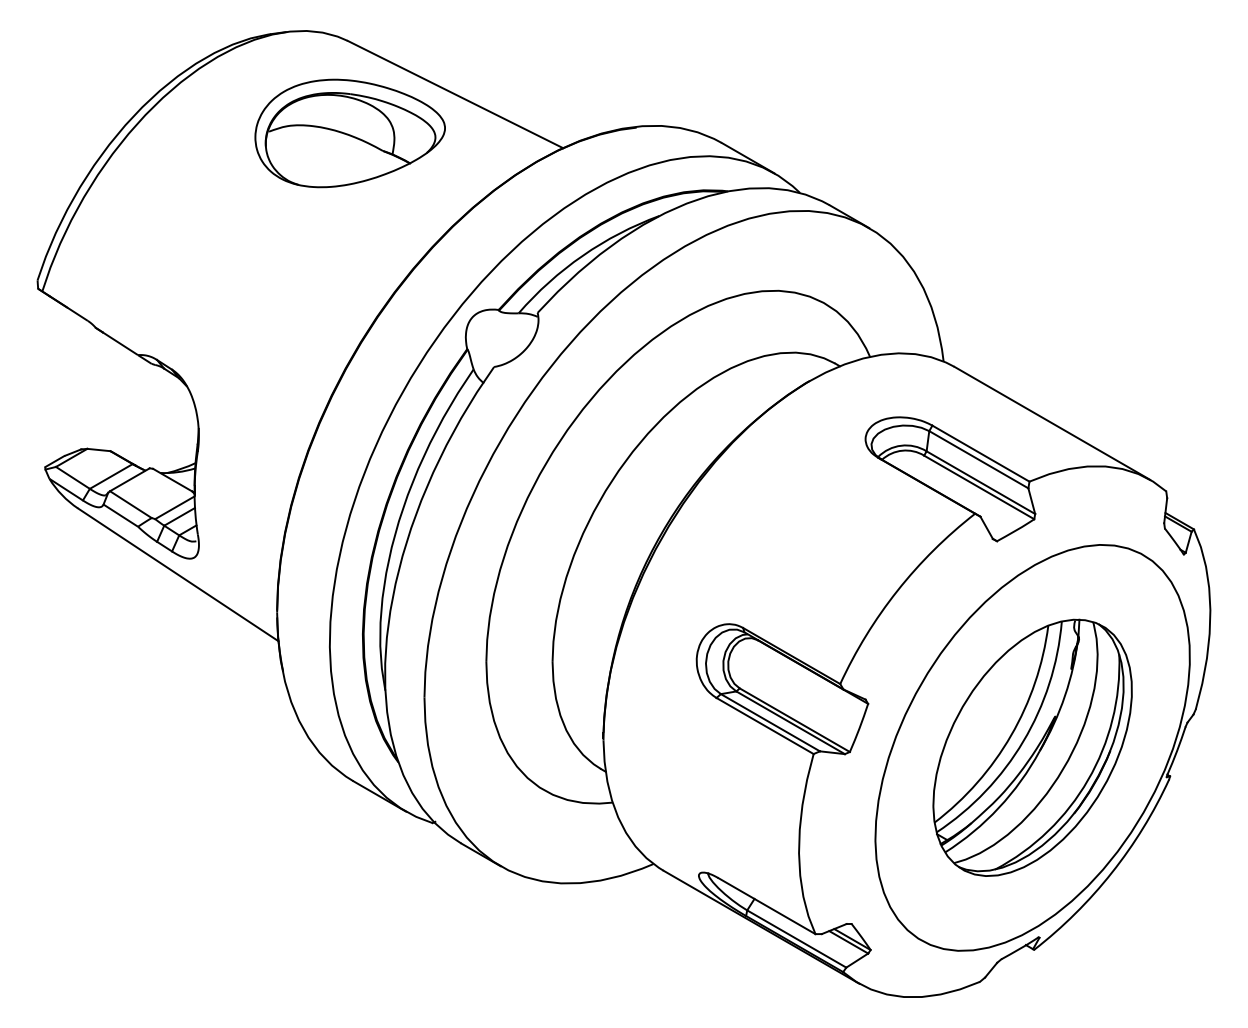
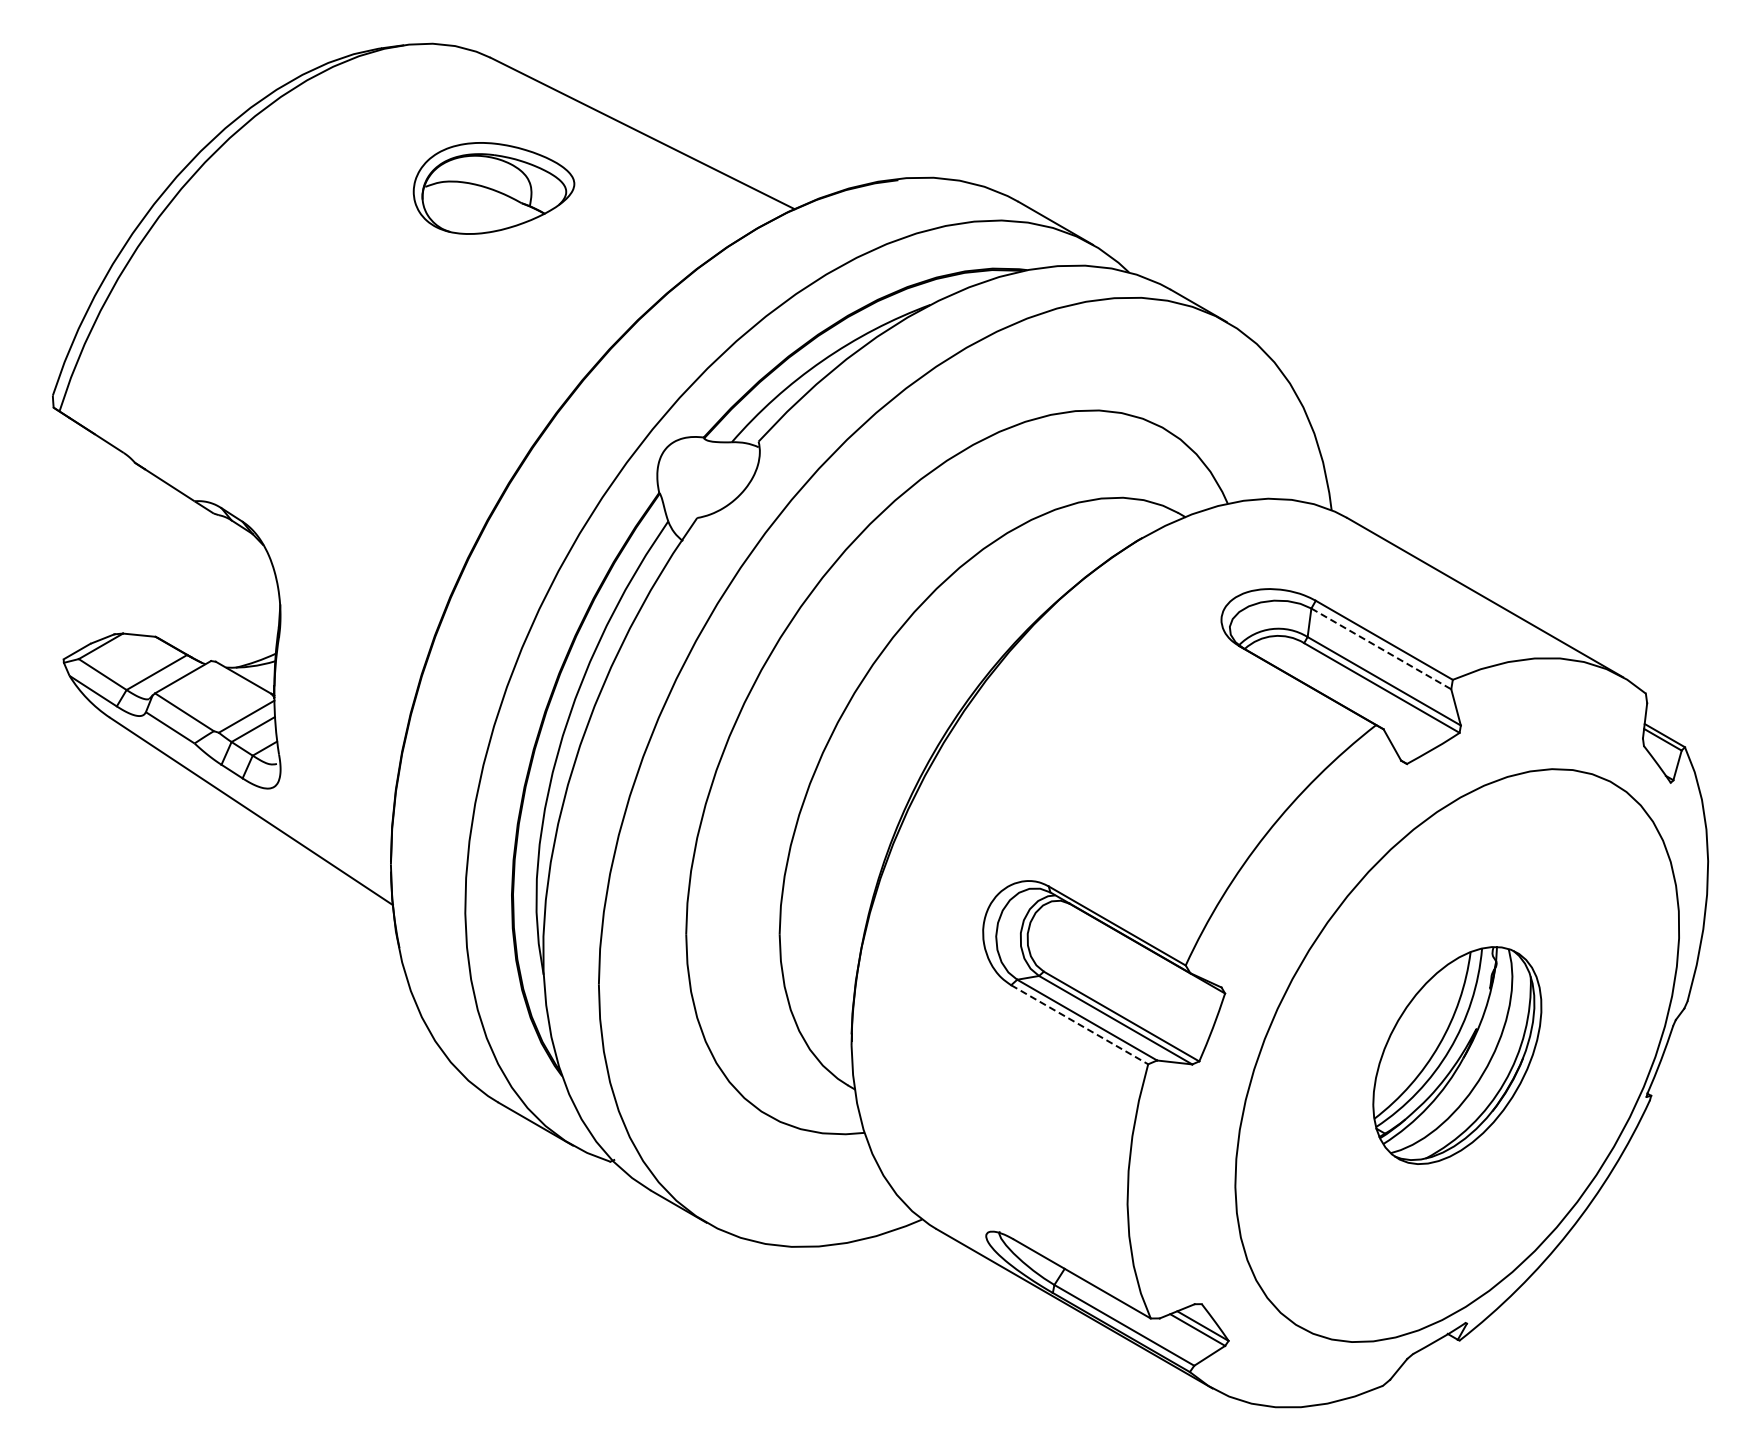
part: (349, 133) -> (493, 188), size x0.6
line: (978, 459) -> (1381, 648), solid -> dashed
line: (765, 726) -> (1080, 1025), solid -> dashed
part: (1032, 747) -> (1457, 1055), size x0.6

